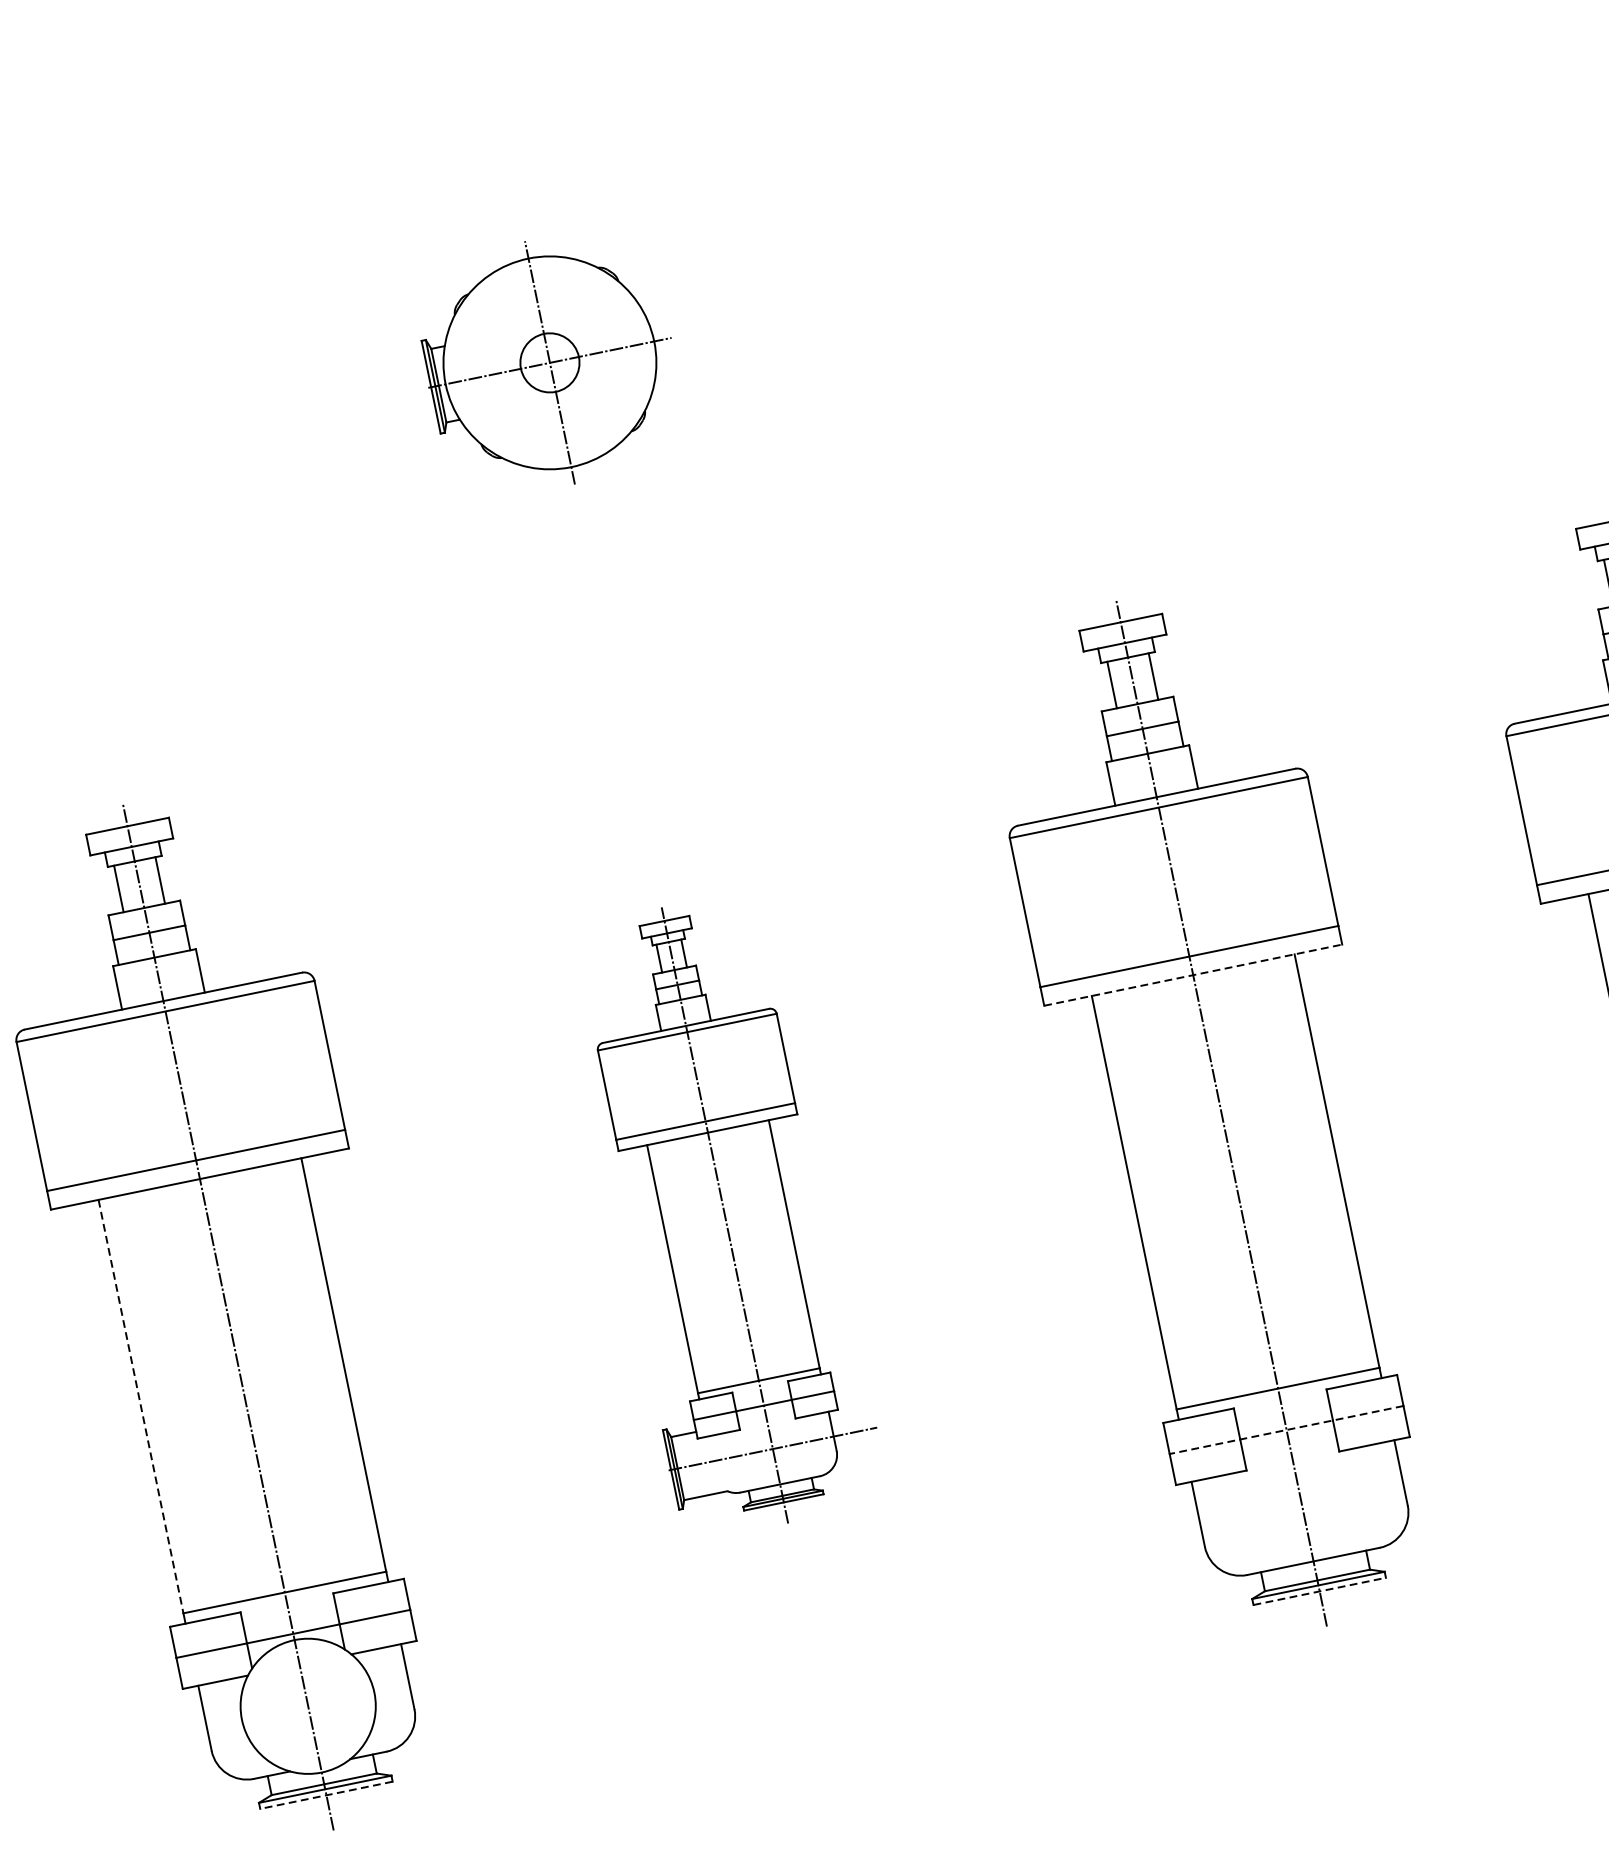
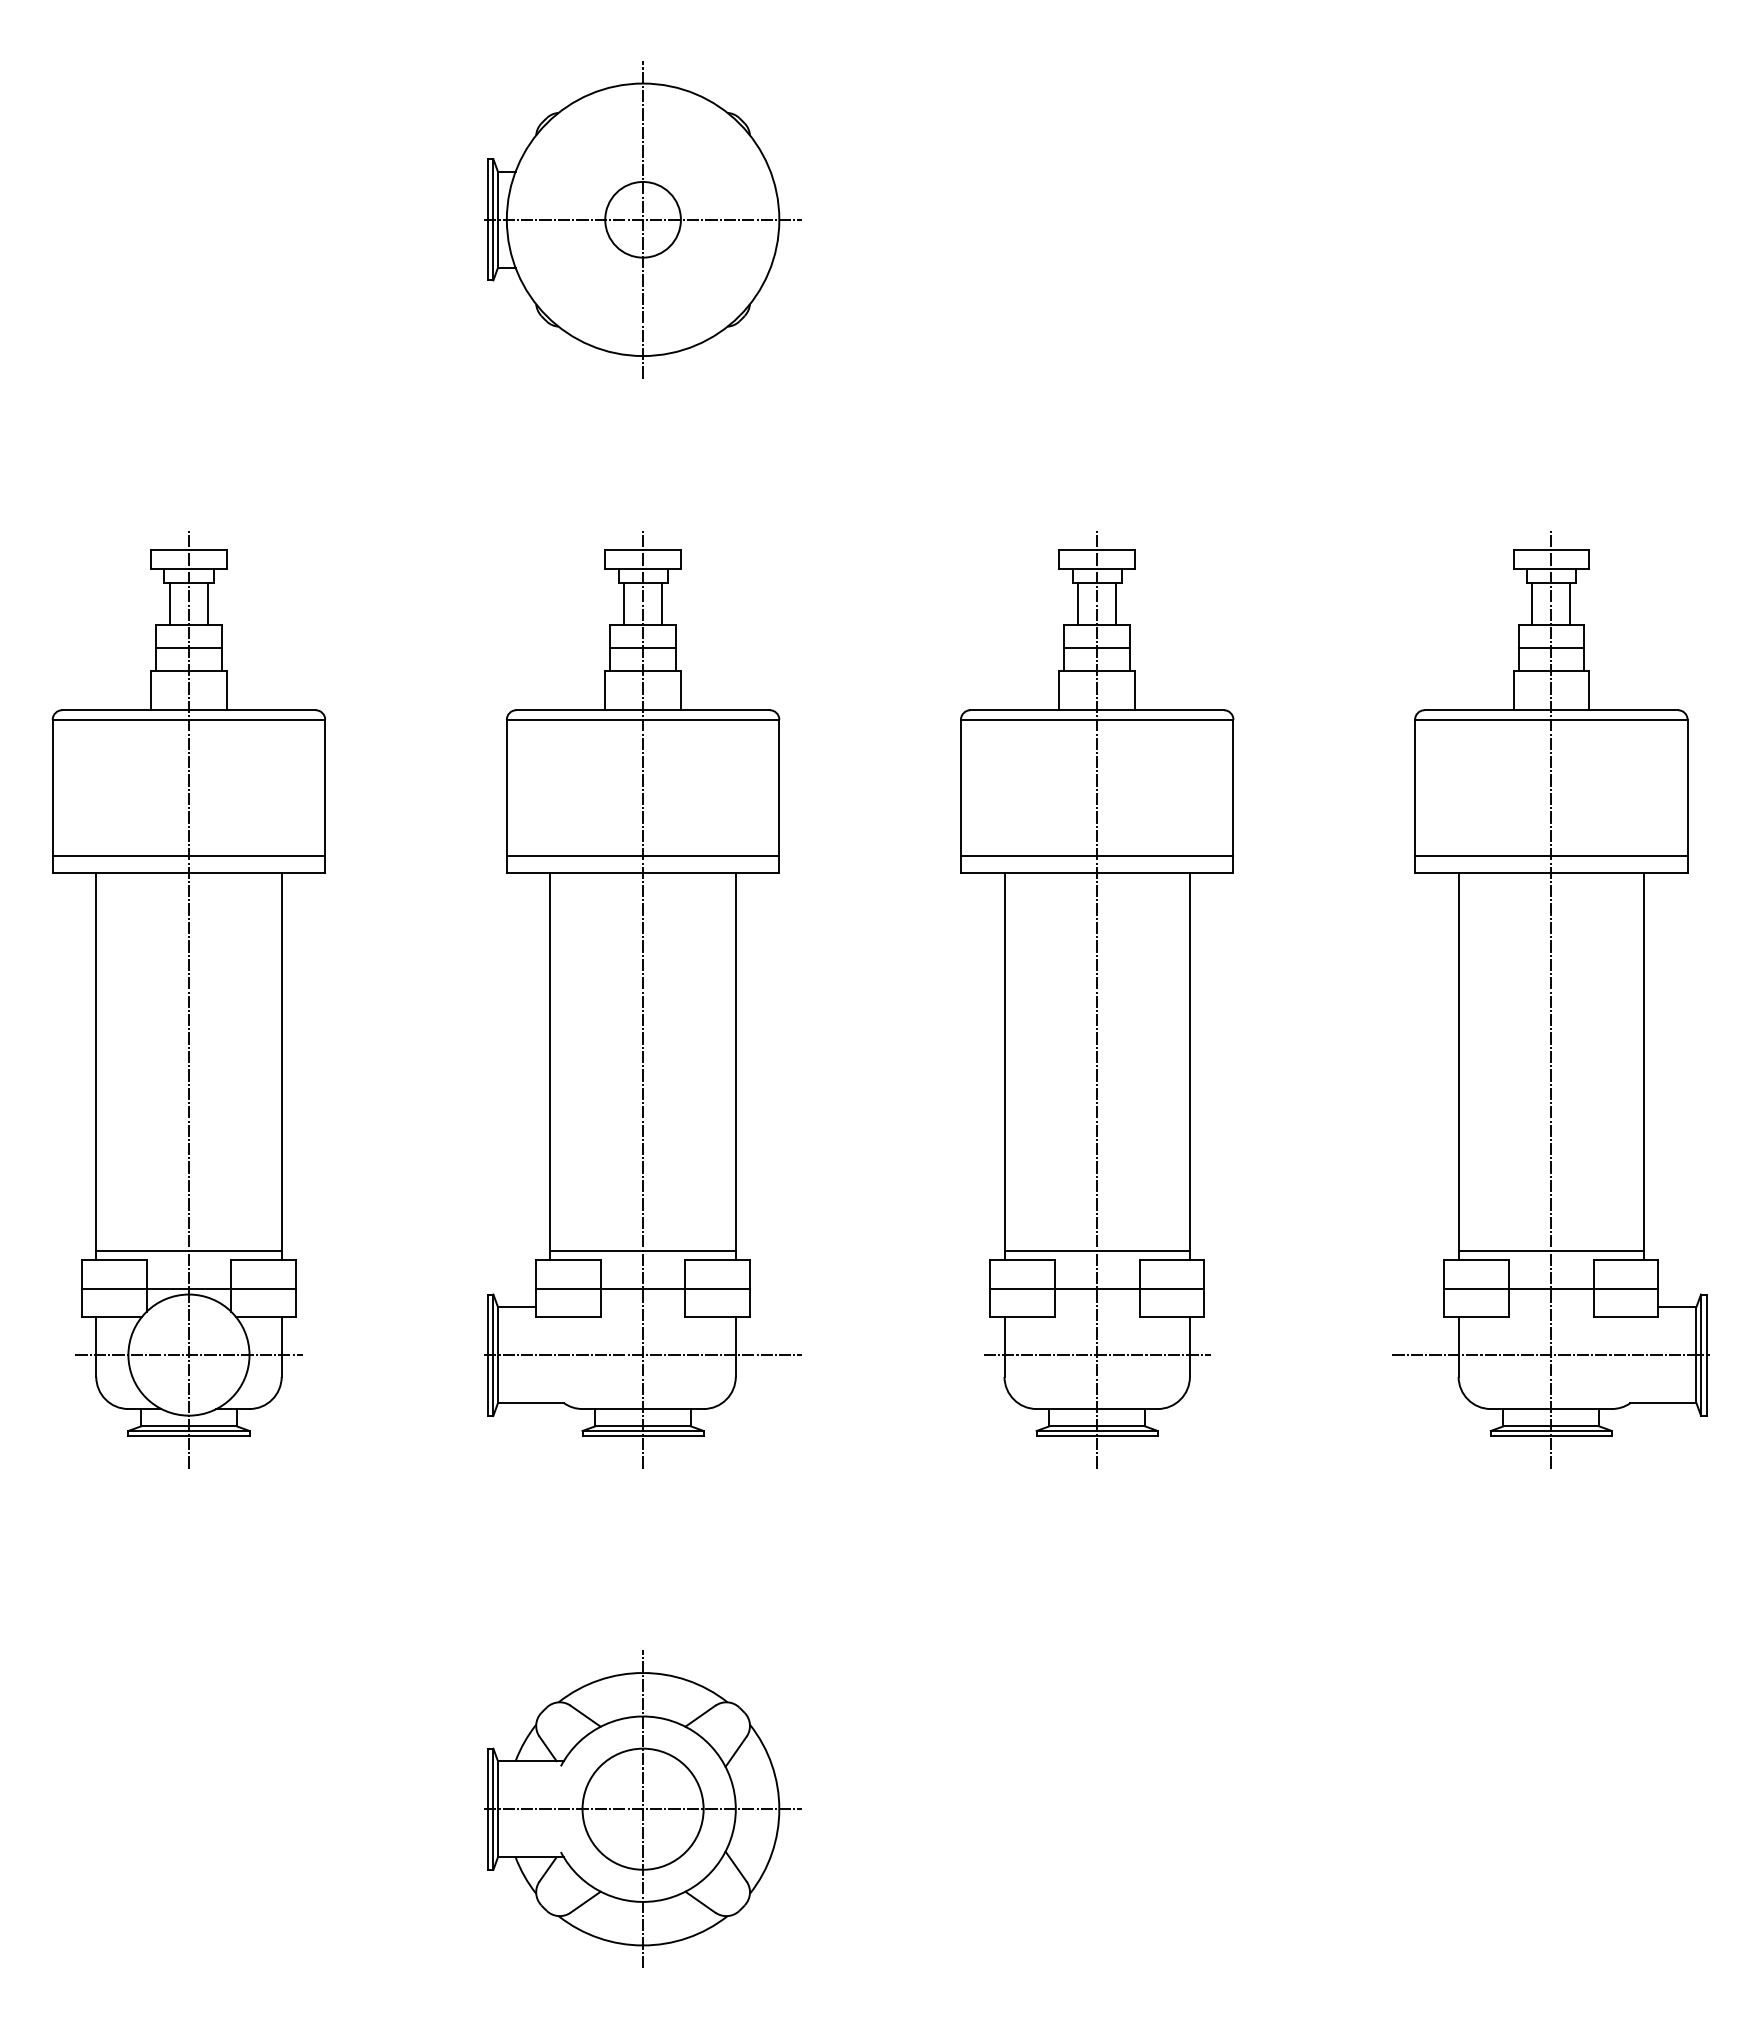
part: (549, 362) -> (642, 219), size x1.43
line: (1193, 974) -> (1097, 872), dashed -> solid
part: (724, 1215) -> (642, 999), size x1.67
line: (141, 1407) -> (96, 1062), dashed -> solid
line: (1286, 1429) -> (1097, 1288), dashed -> solid
line: (1300, 1503) -> (1096, 1355), added
line: (1320, 1591) -> (1097, 1436), dashed -> solid
line: (307, 1706) -> (188, 1355), added
line: (325, 1795) -> (188, 1436), dashed -> solid

